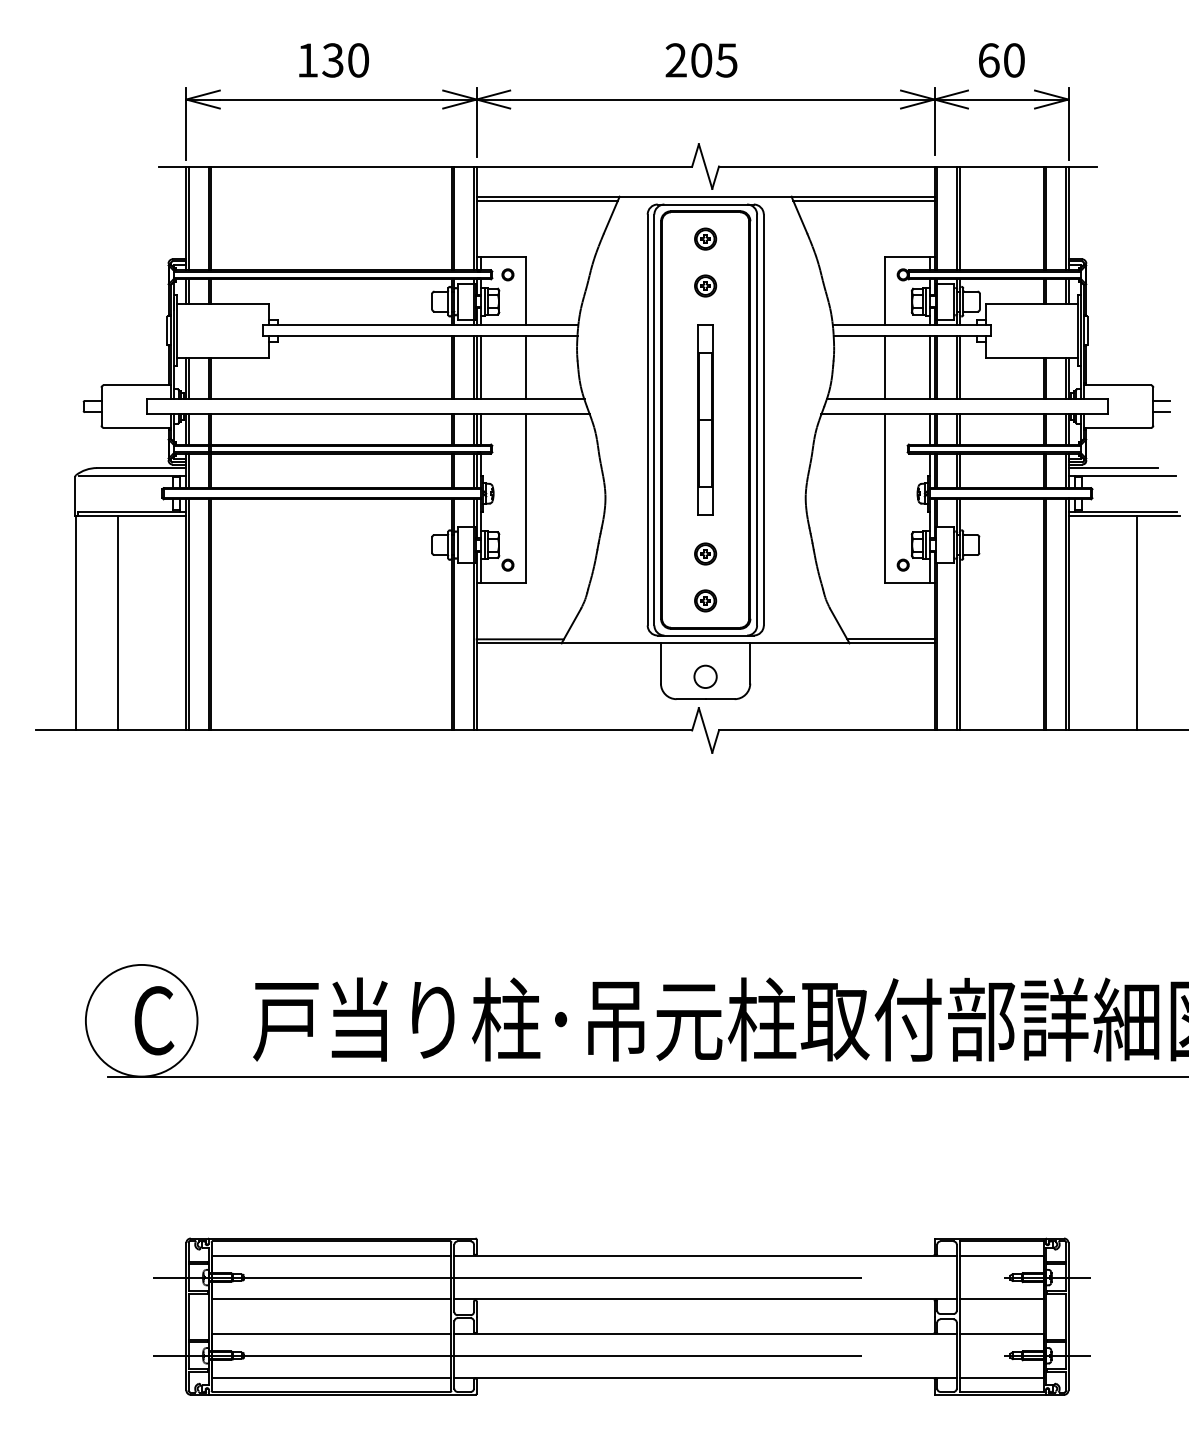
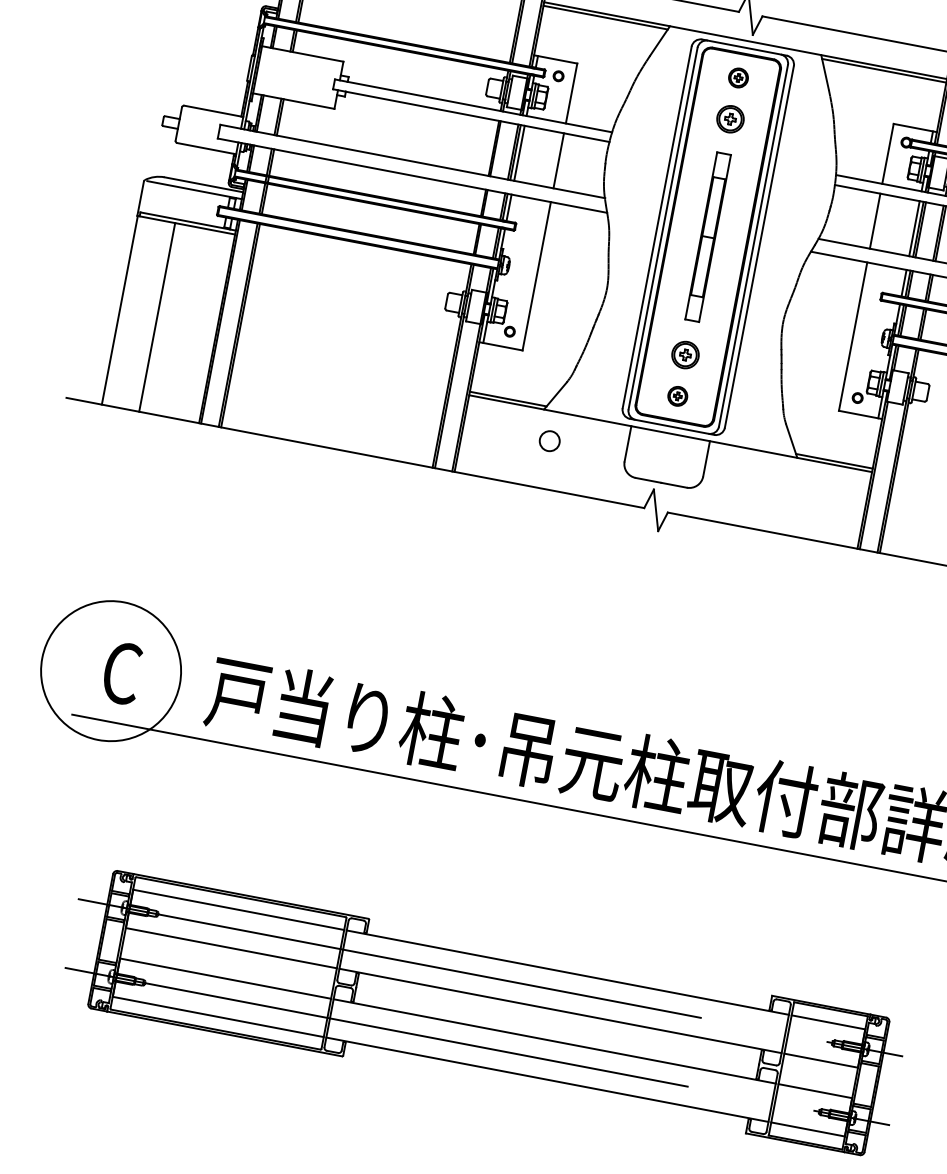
part: (705, 285) -> (730, 118), size x1.4
part: (705, 553) -> (685, 354), size x1.4
circle: (705, 676) -> (549, 440), moved
circle: (141, 1020) -> (110, 670), size x1.4

